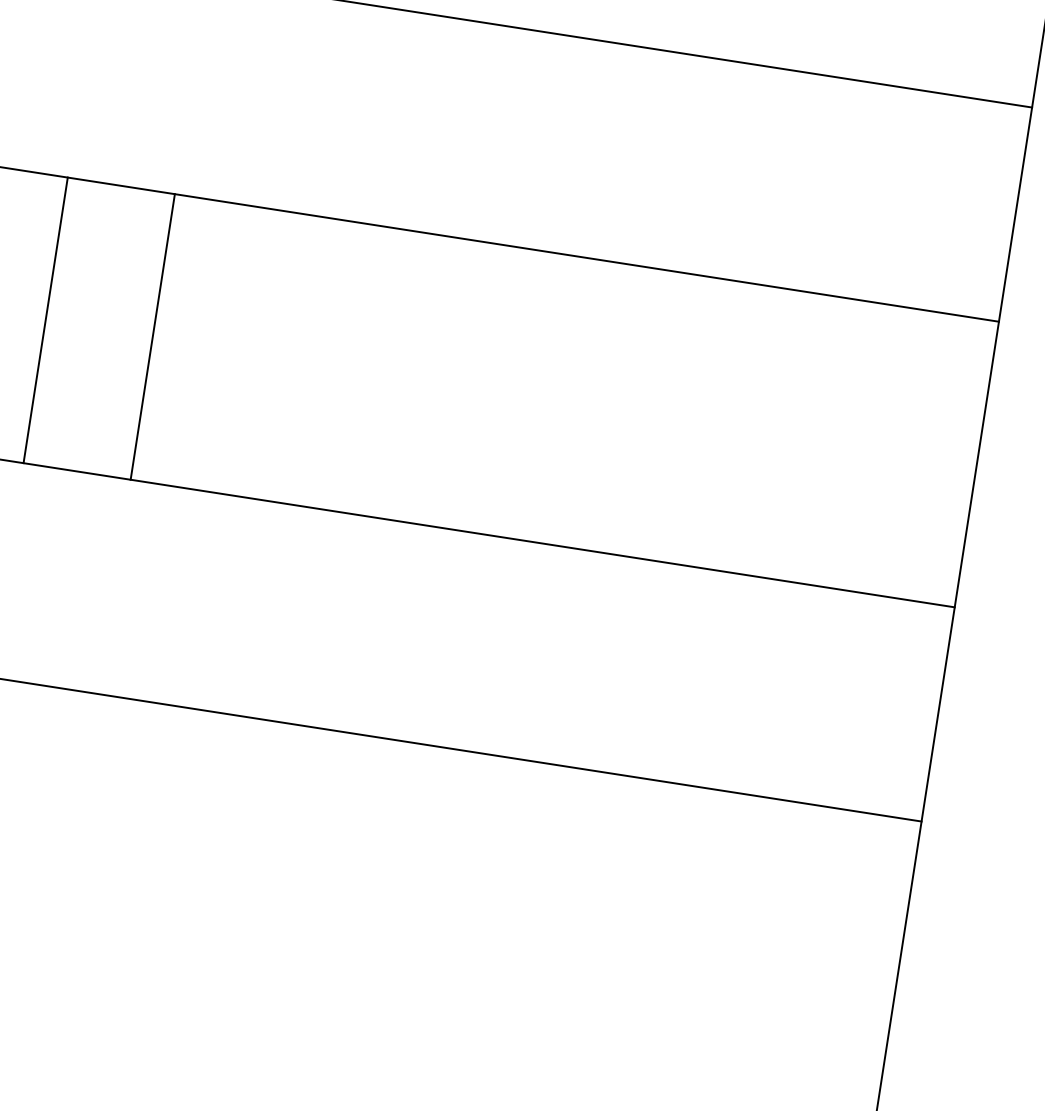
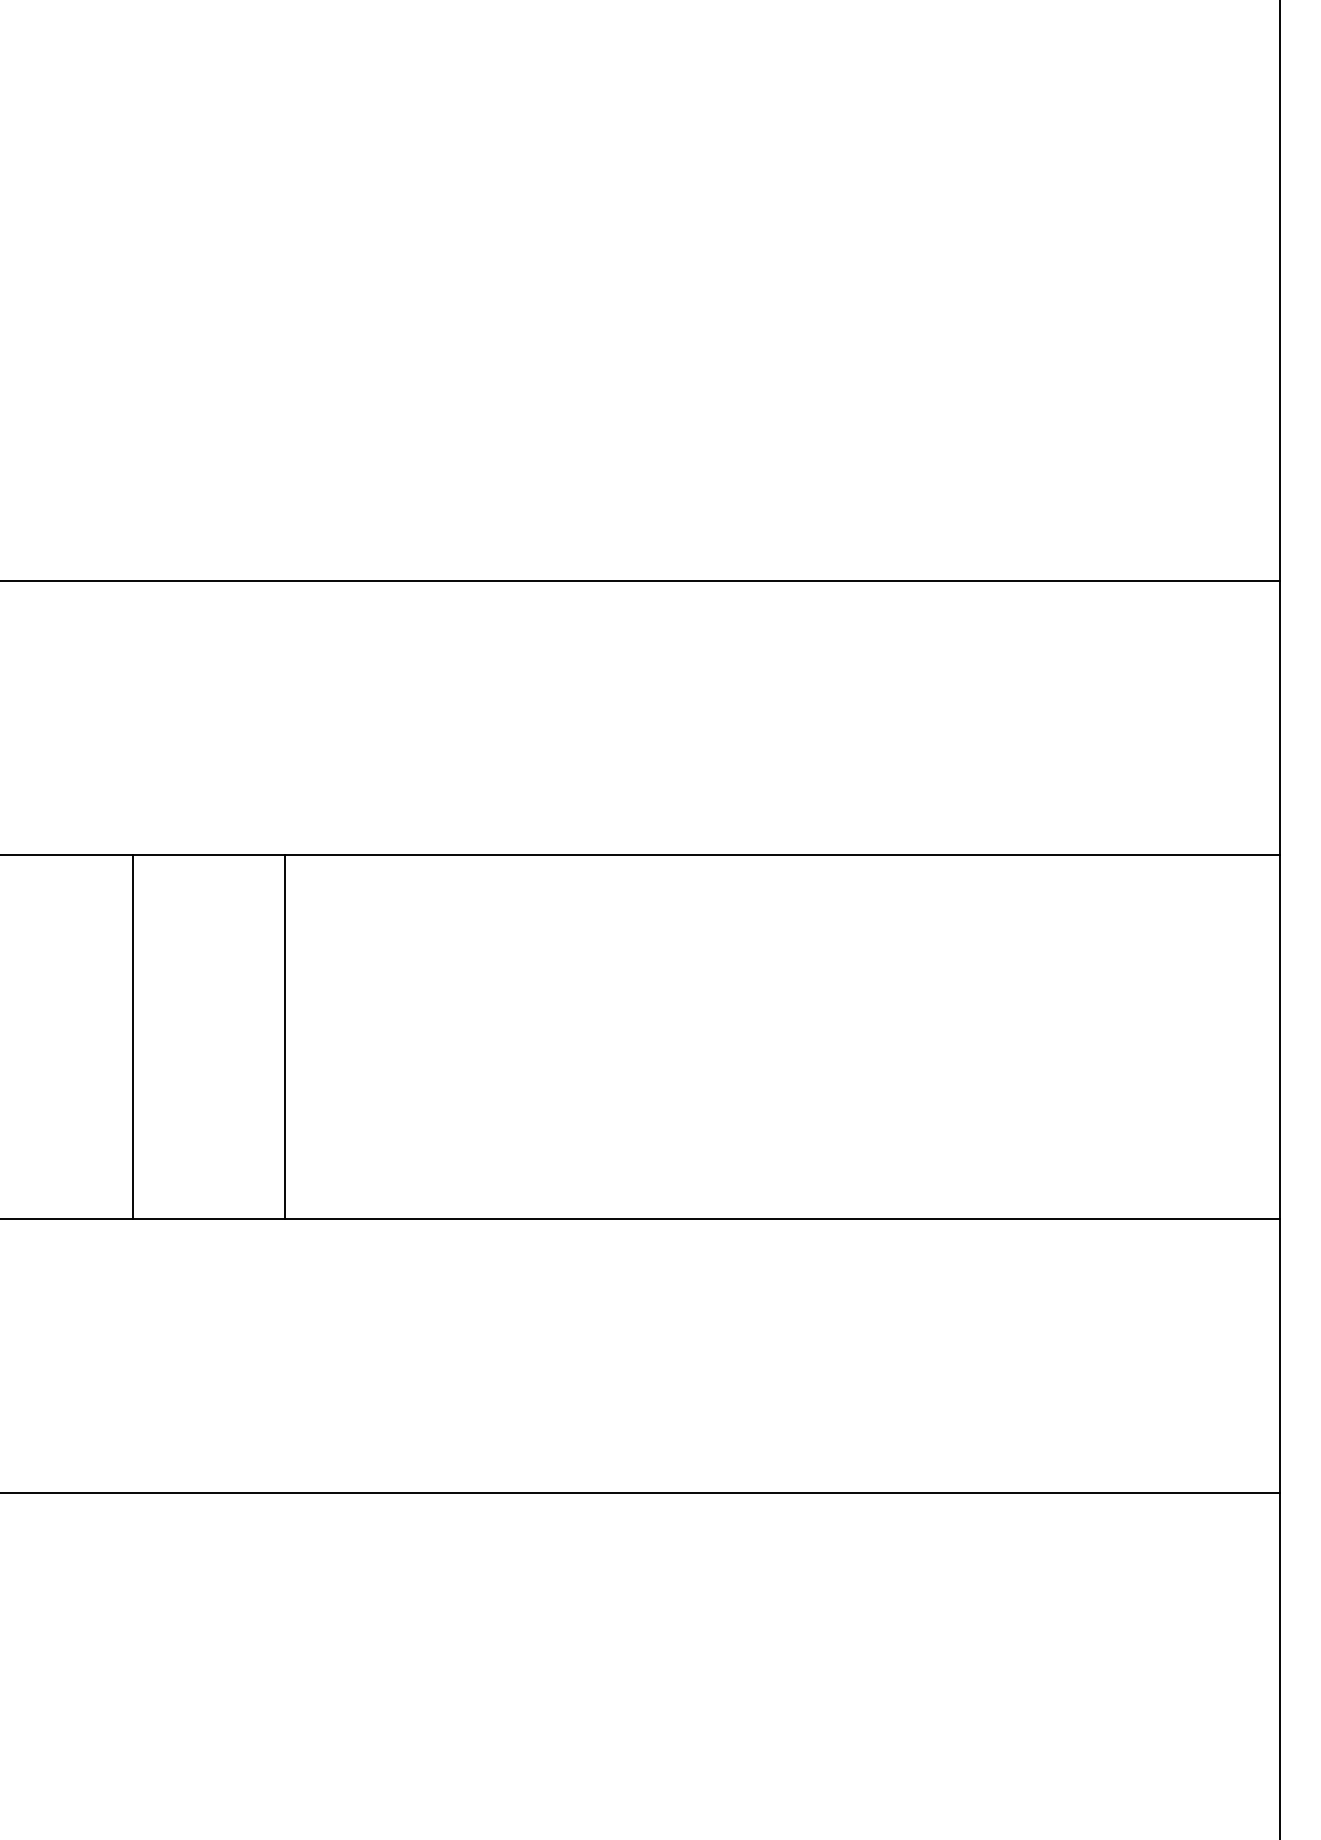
line: (45, 319) -> (133, 1036), moved
line: (153, 336) -> (285, 1036), moved

